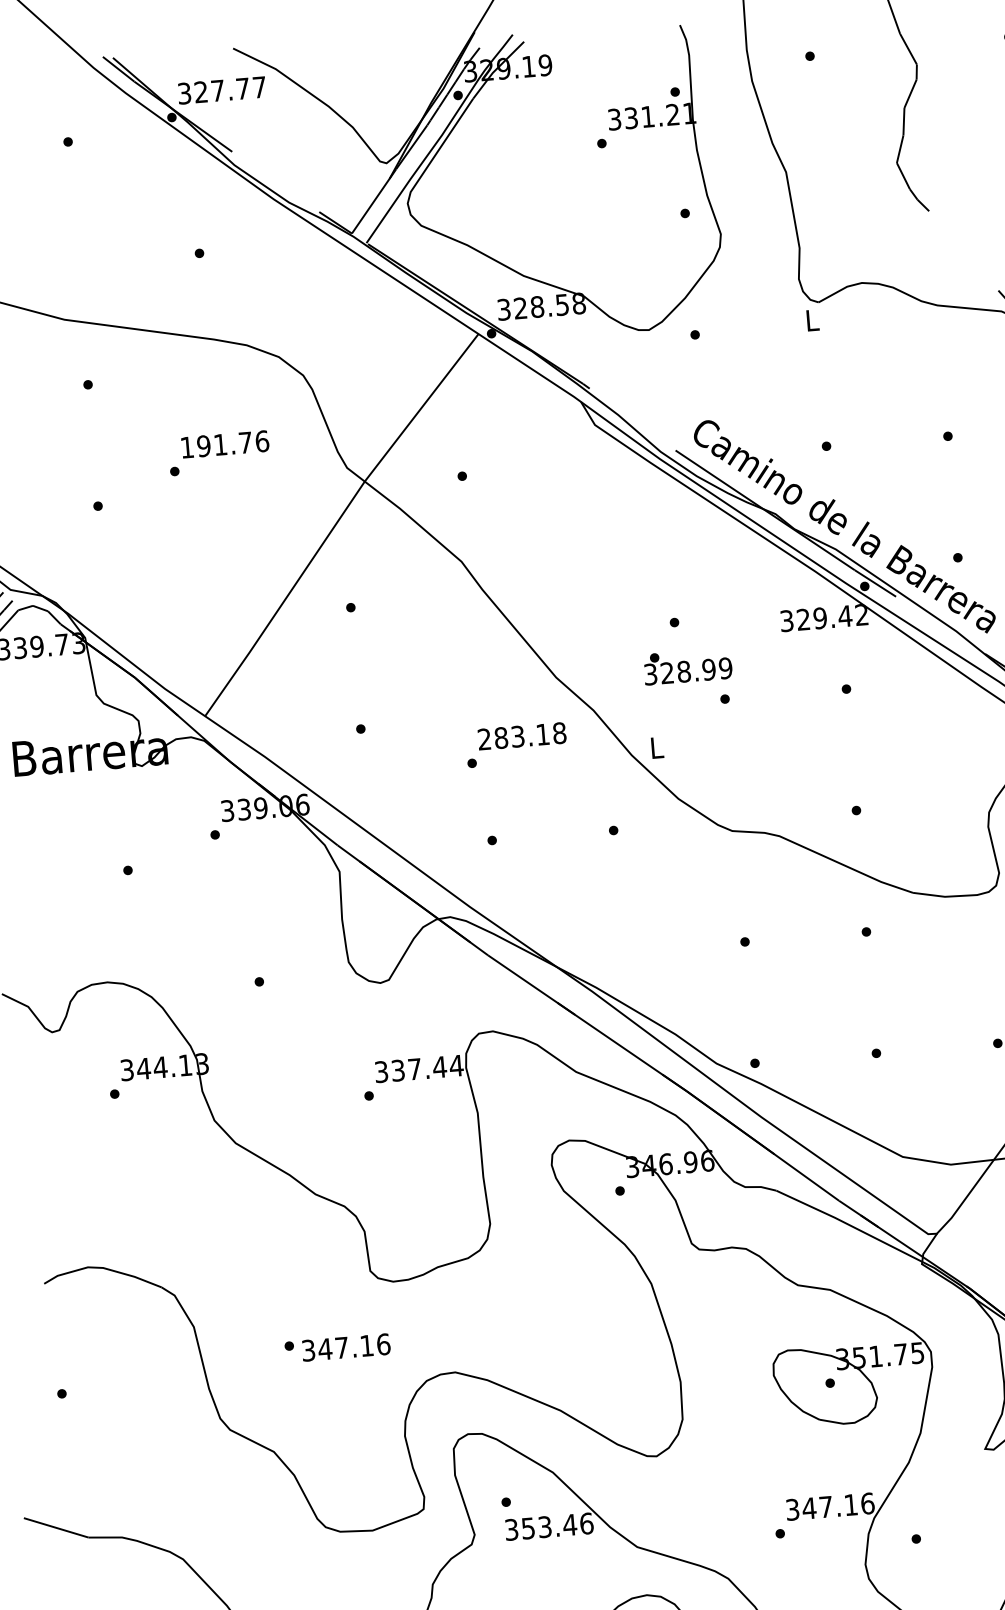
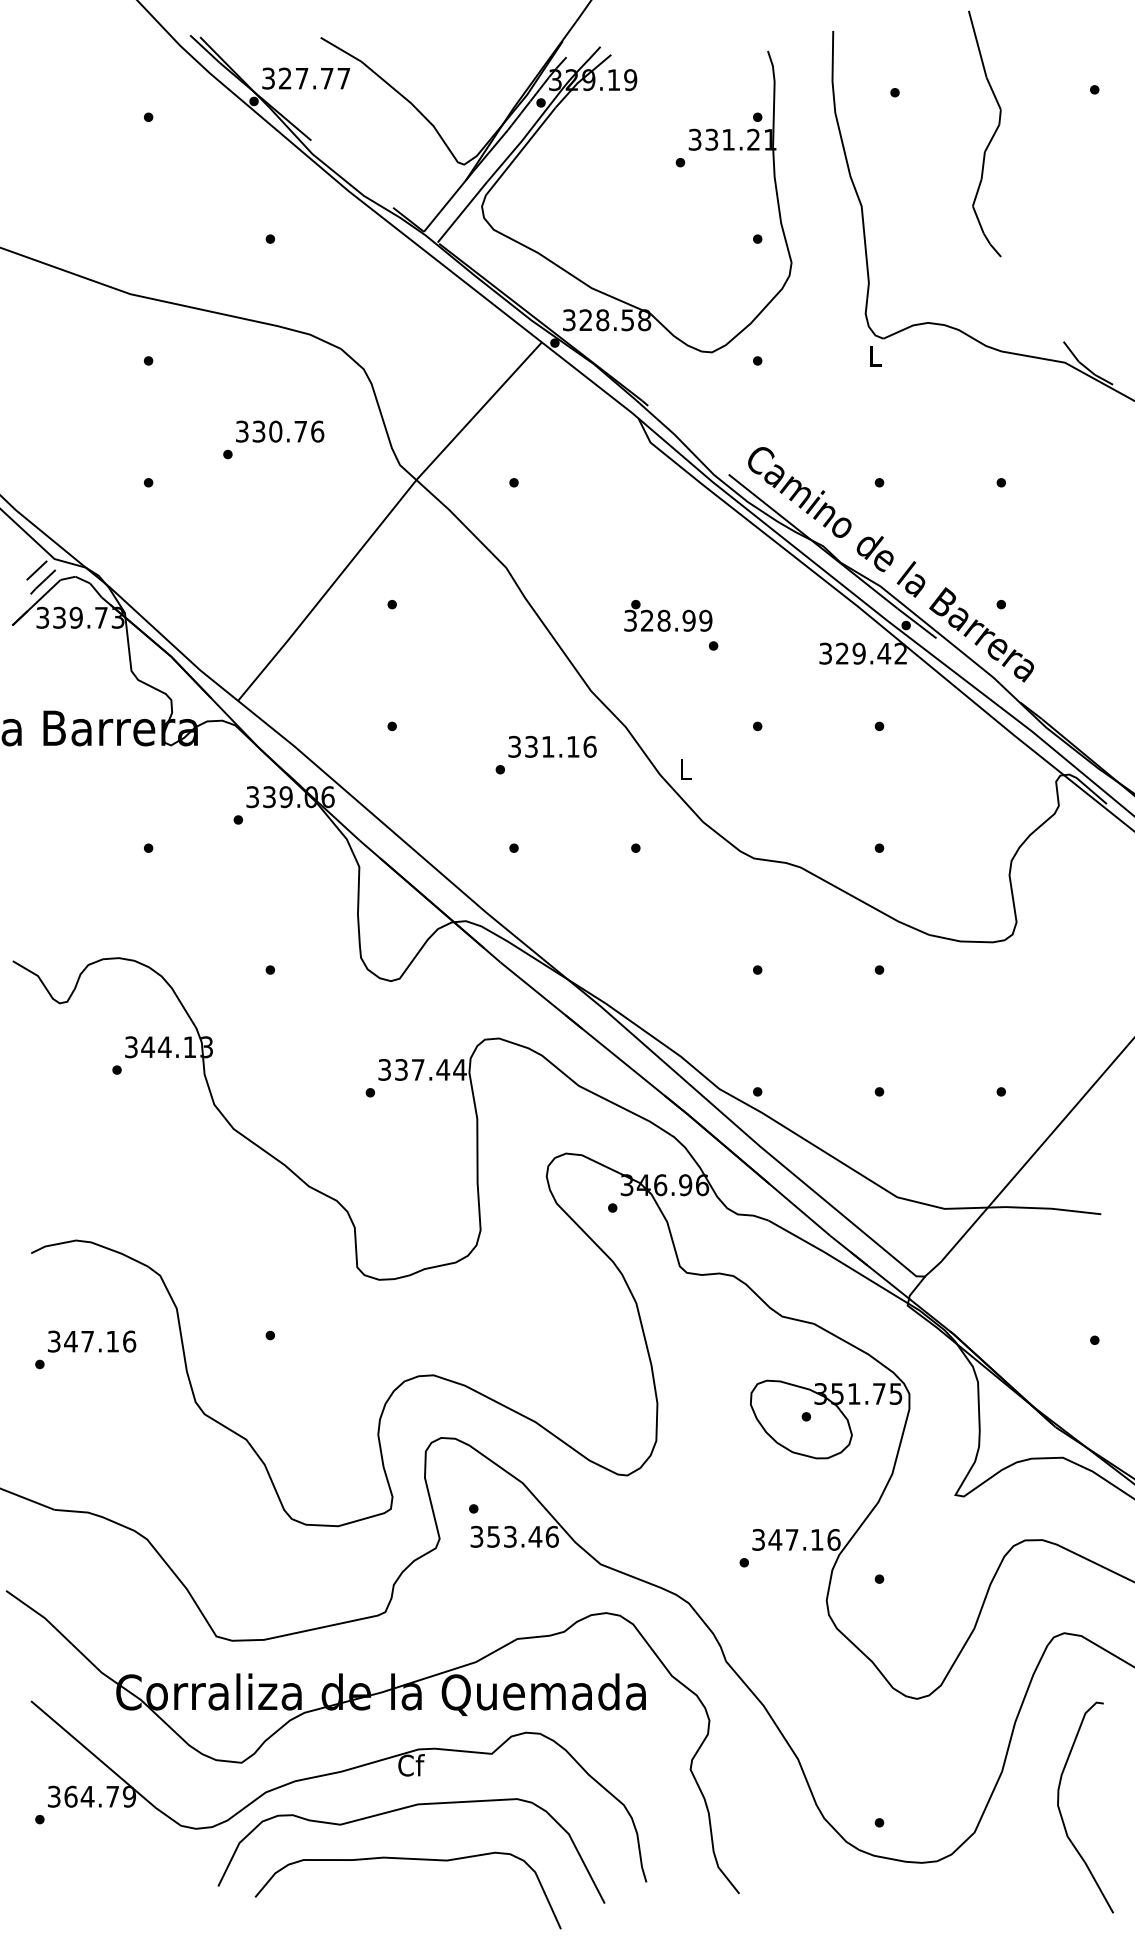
text: (204, 446) -> (259, 431), 191.76 -> 330.76
text: (688, 666) -> (668, 615), moved
text: (522, 735) -> (552, 746), 283.18 -> 331.16
text: (346, 1347) -> (92, 1341), moved

